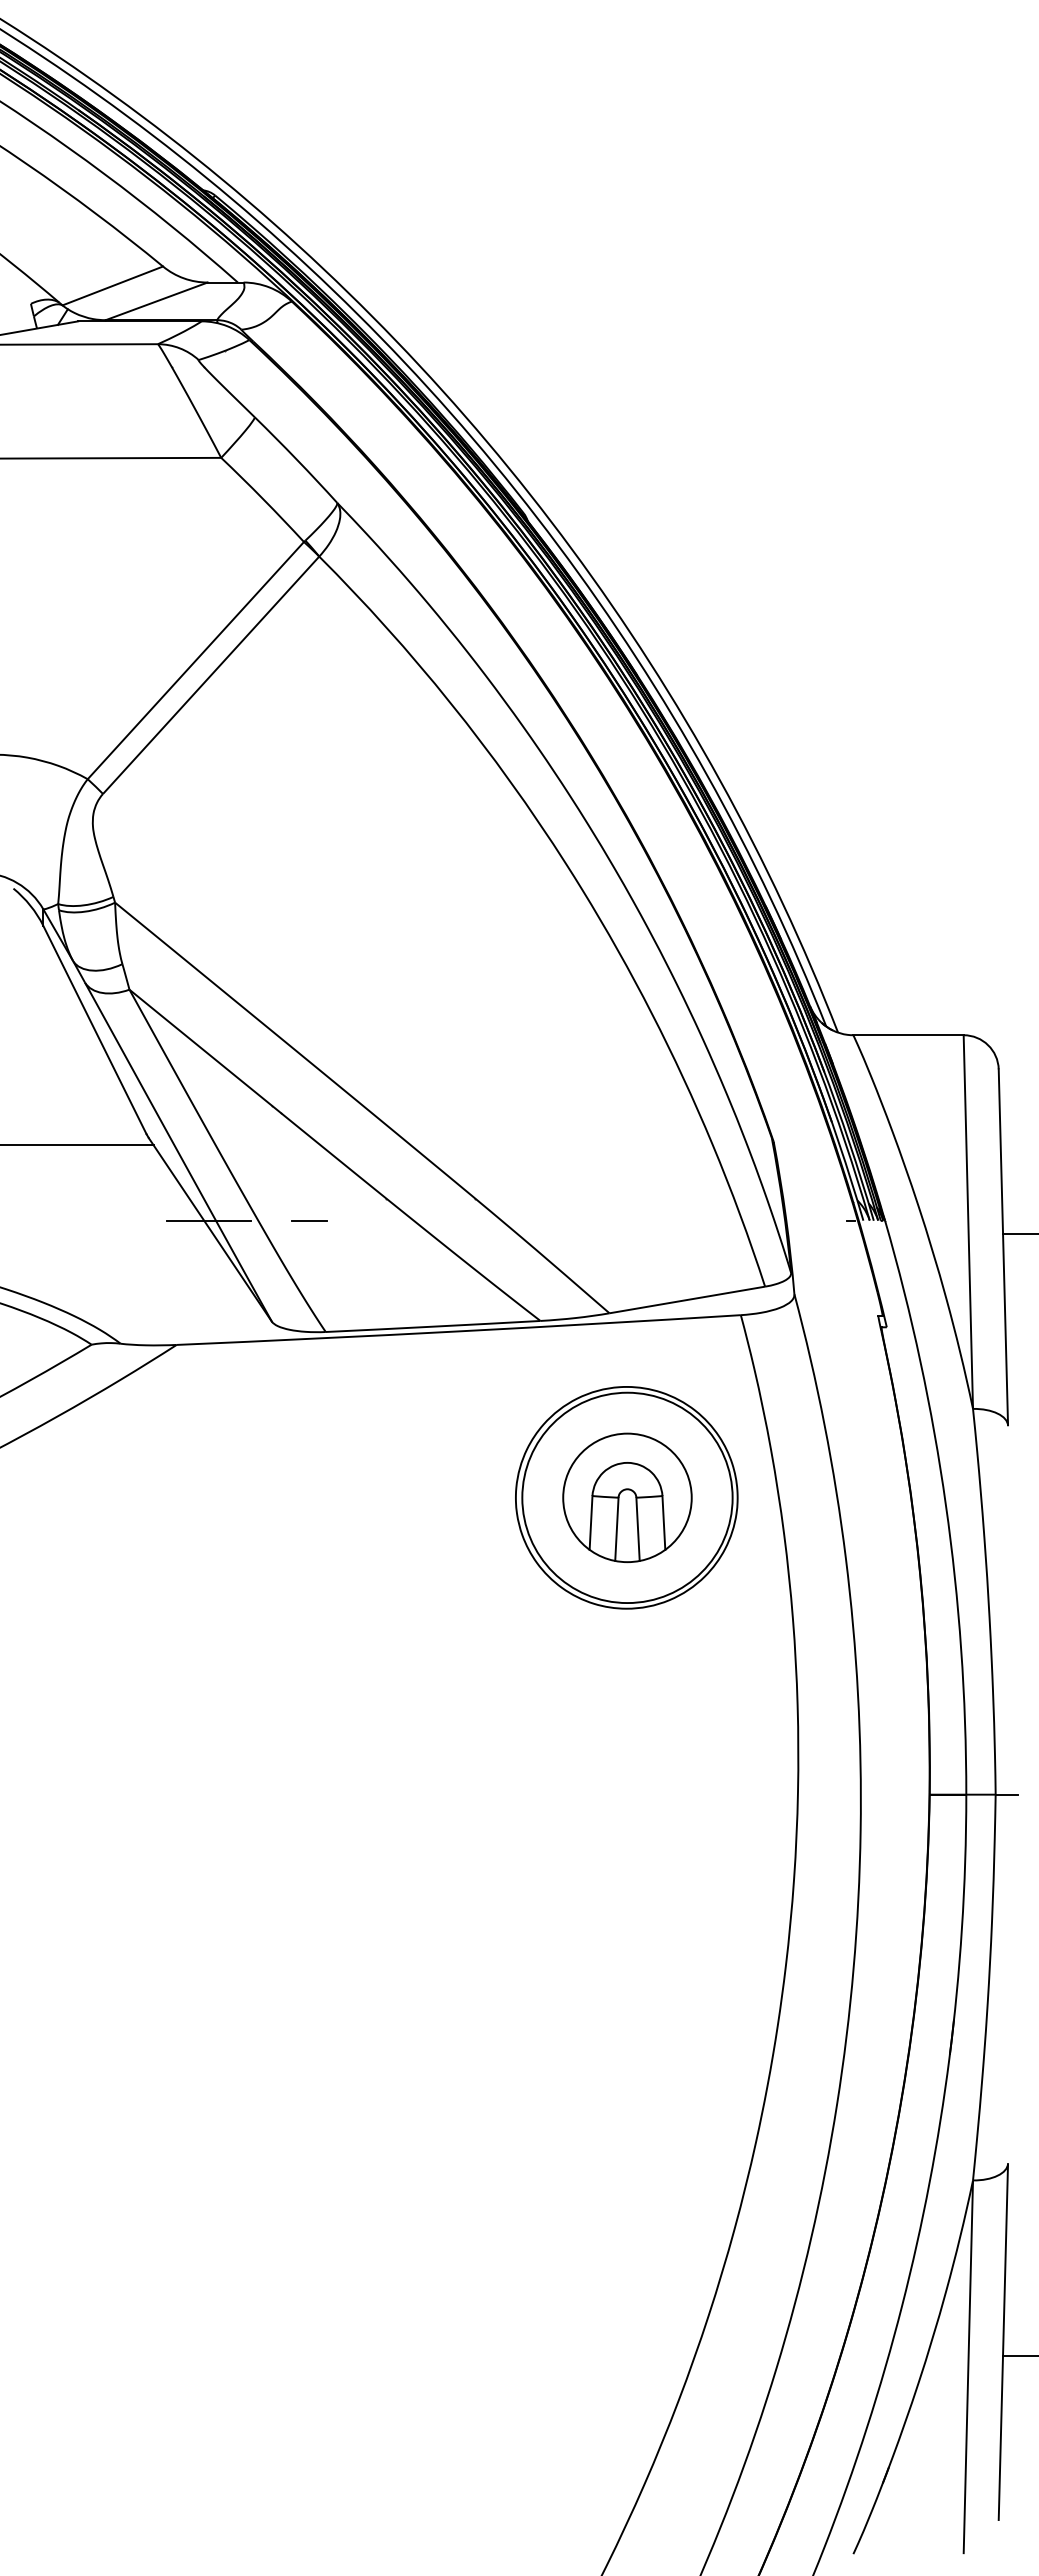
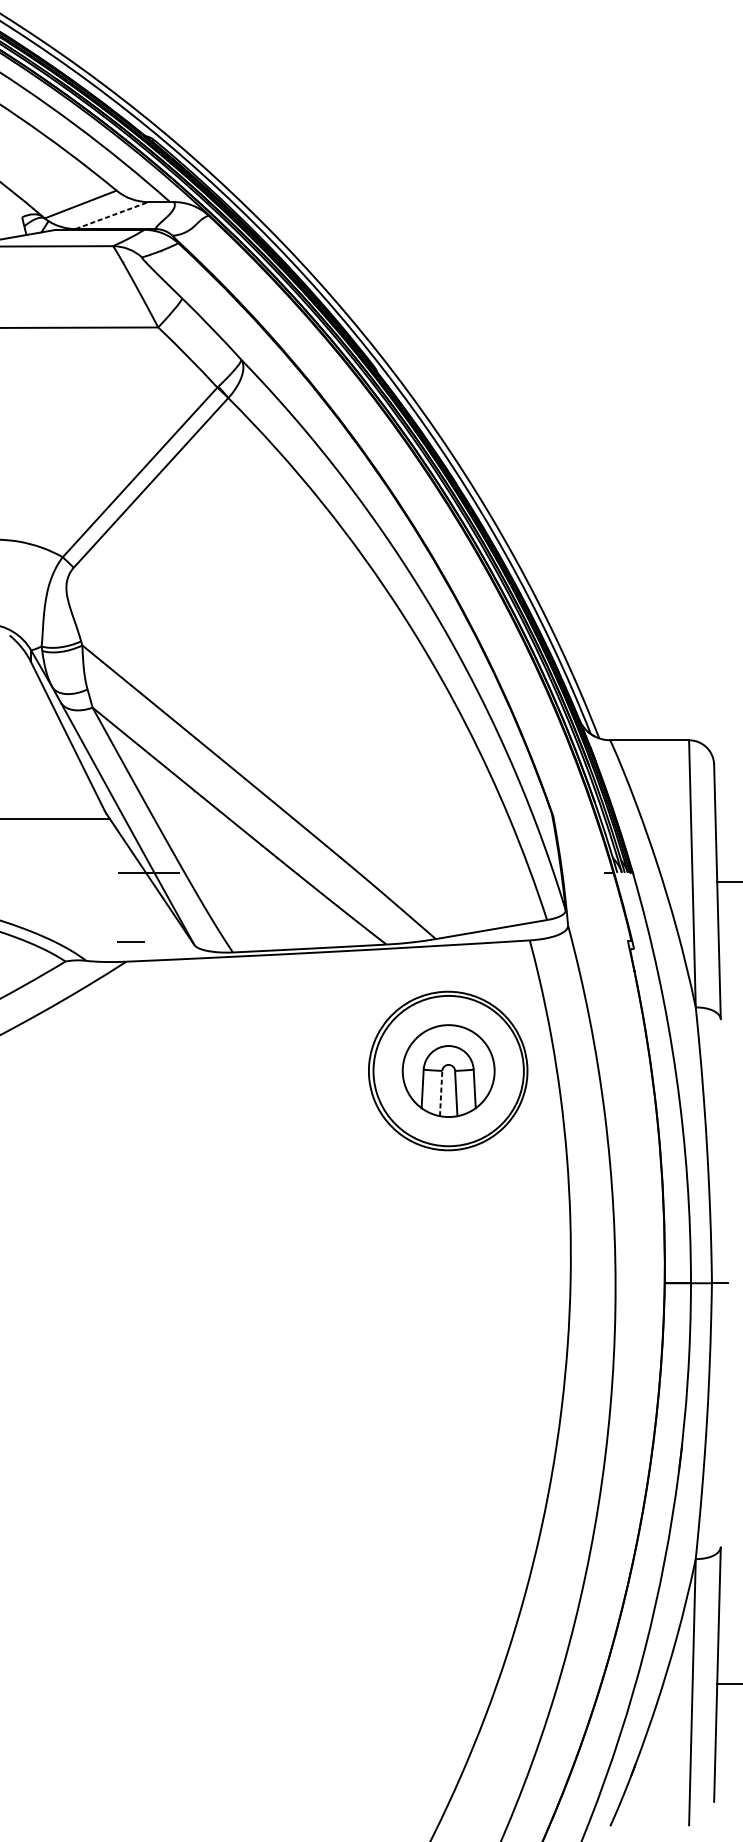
line: (157, 301) -> (112, 215), solid -> dashed
line: (309, 1220) -> (131, 941), moved
line: (616, 1529) -> (440, 1093), solid -> dashed

